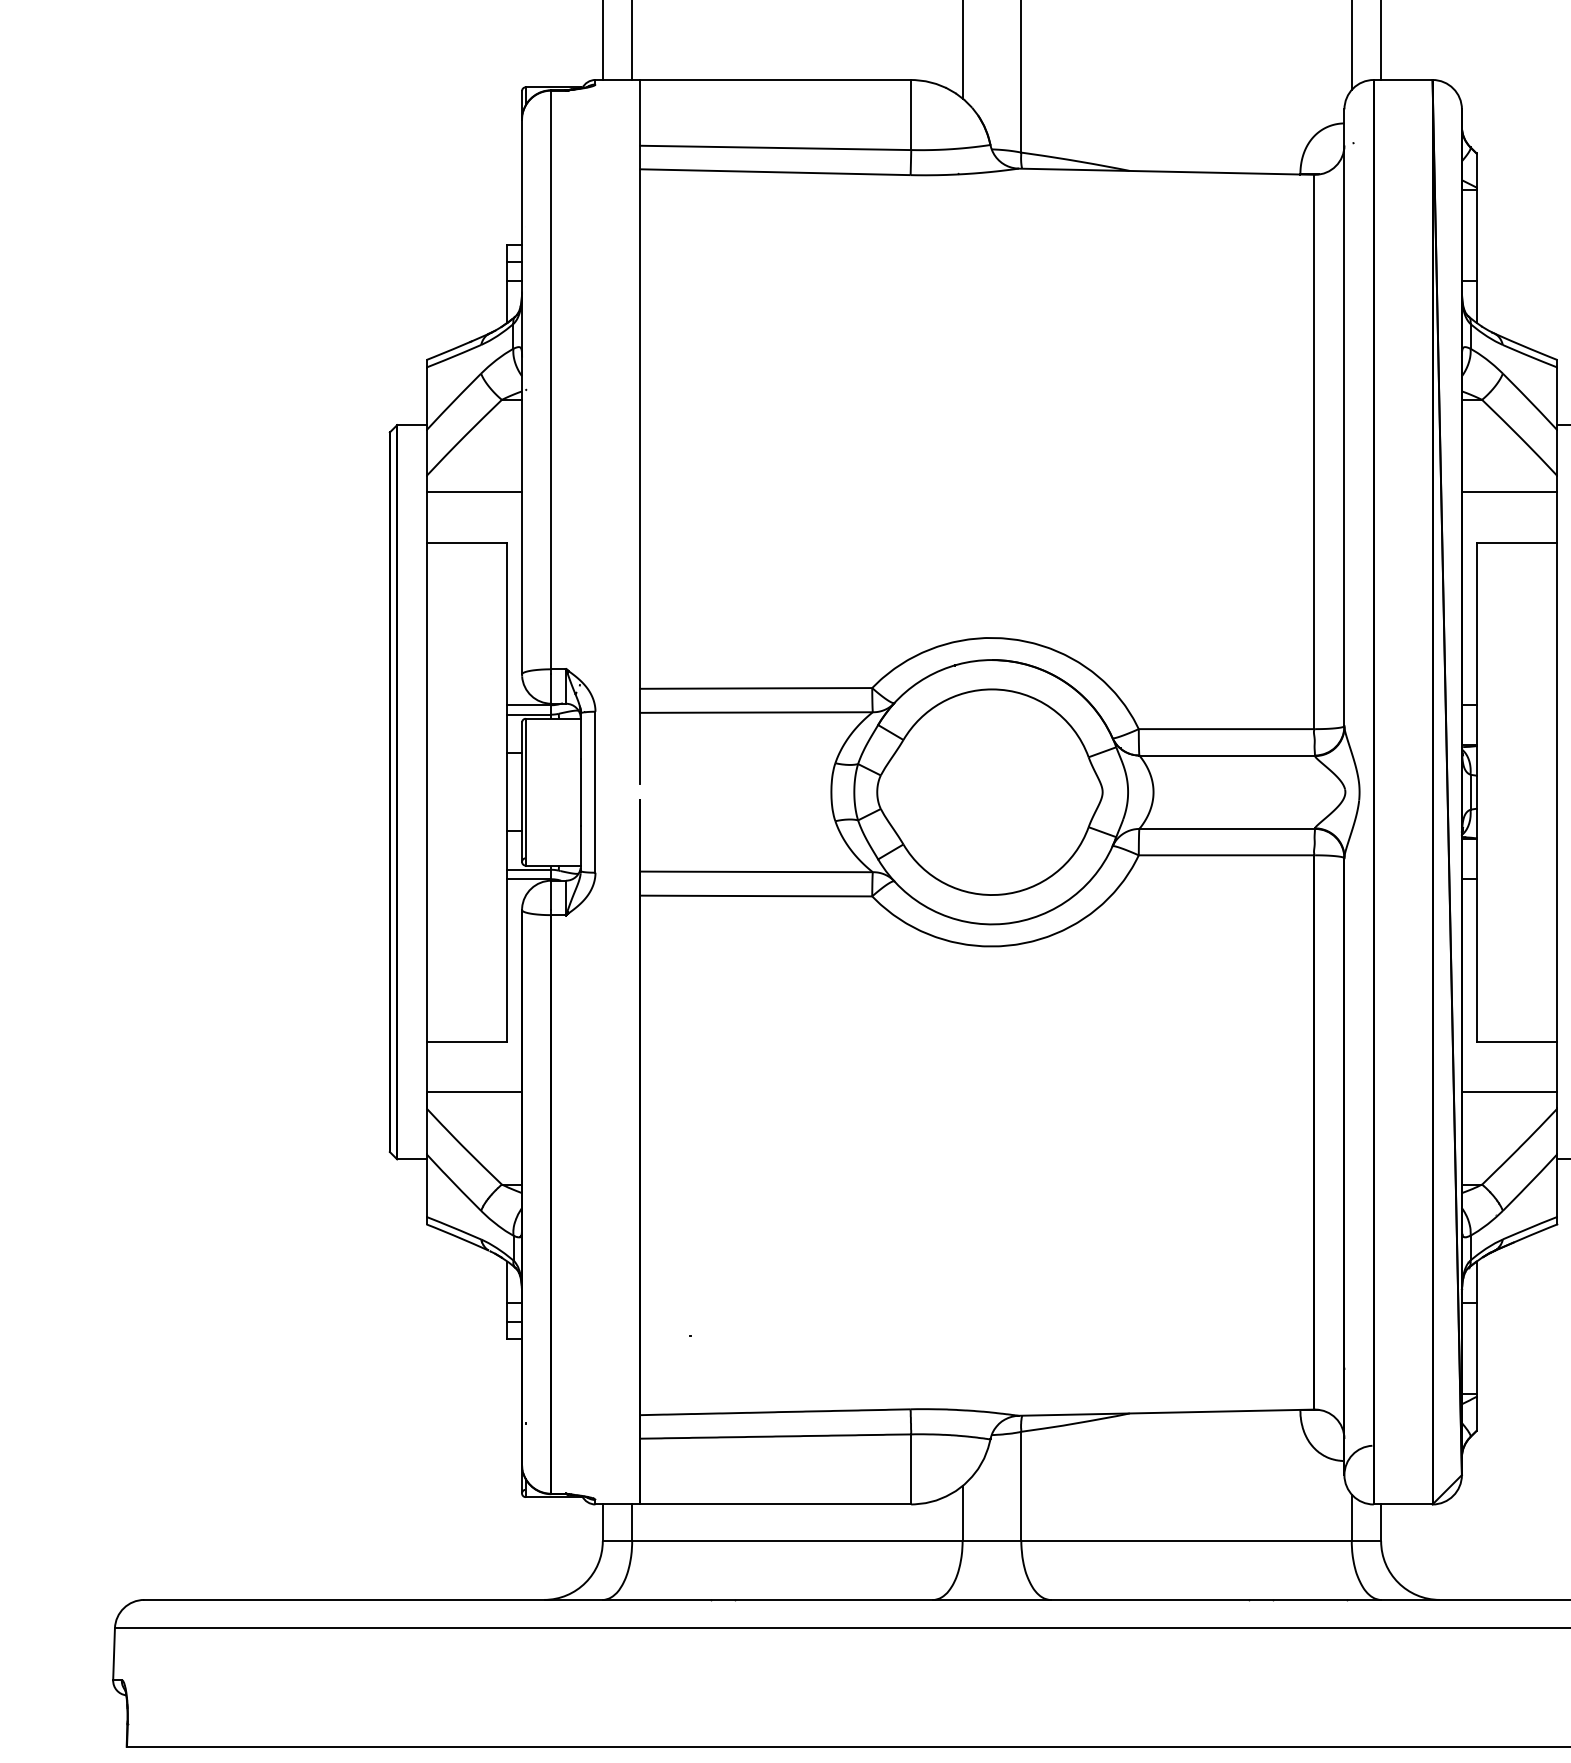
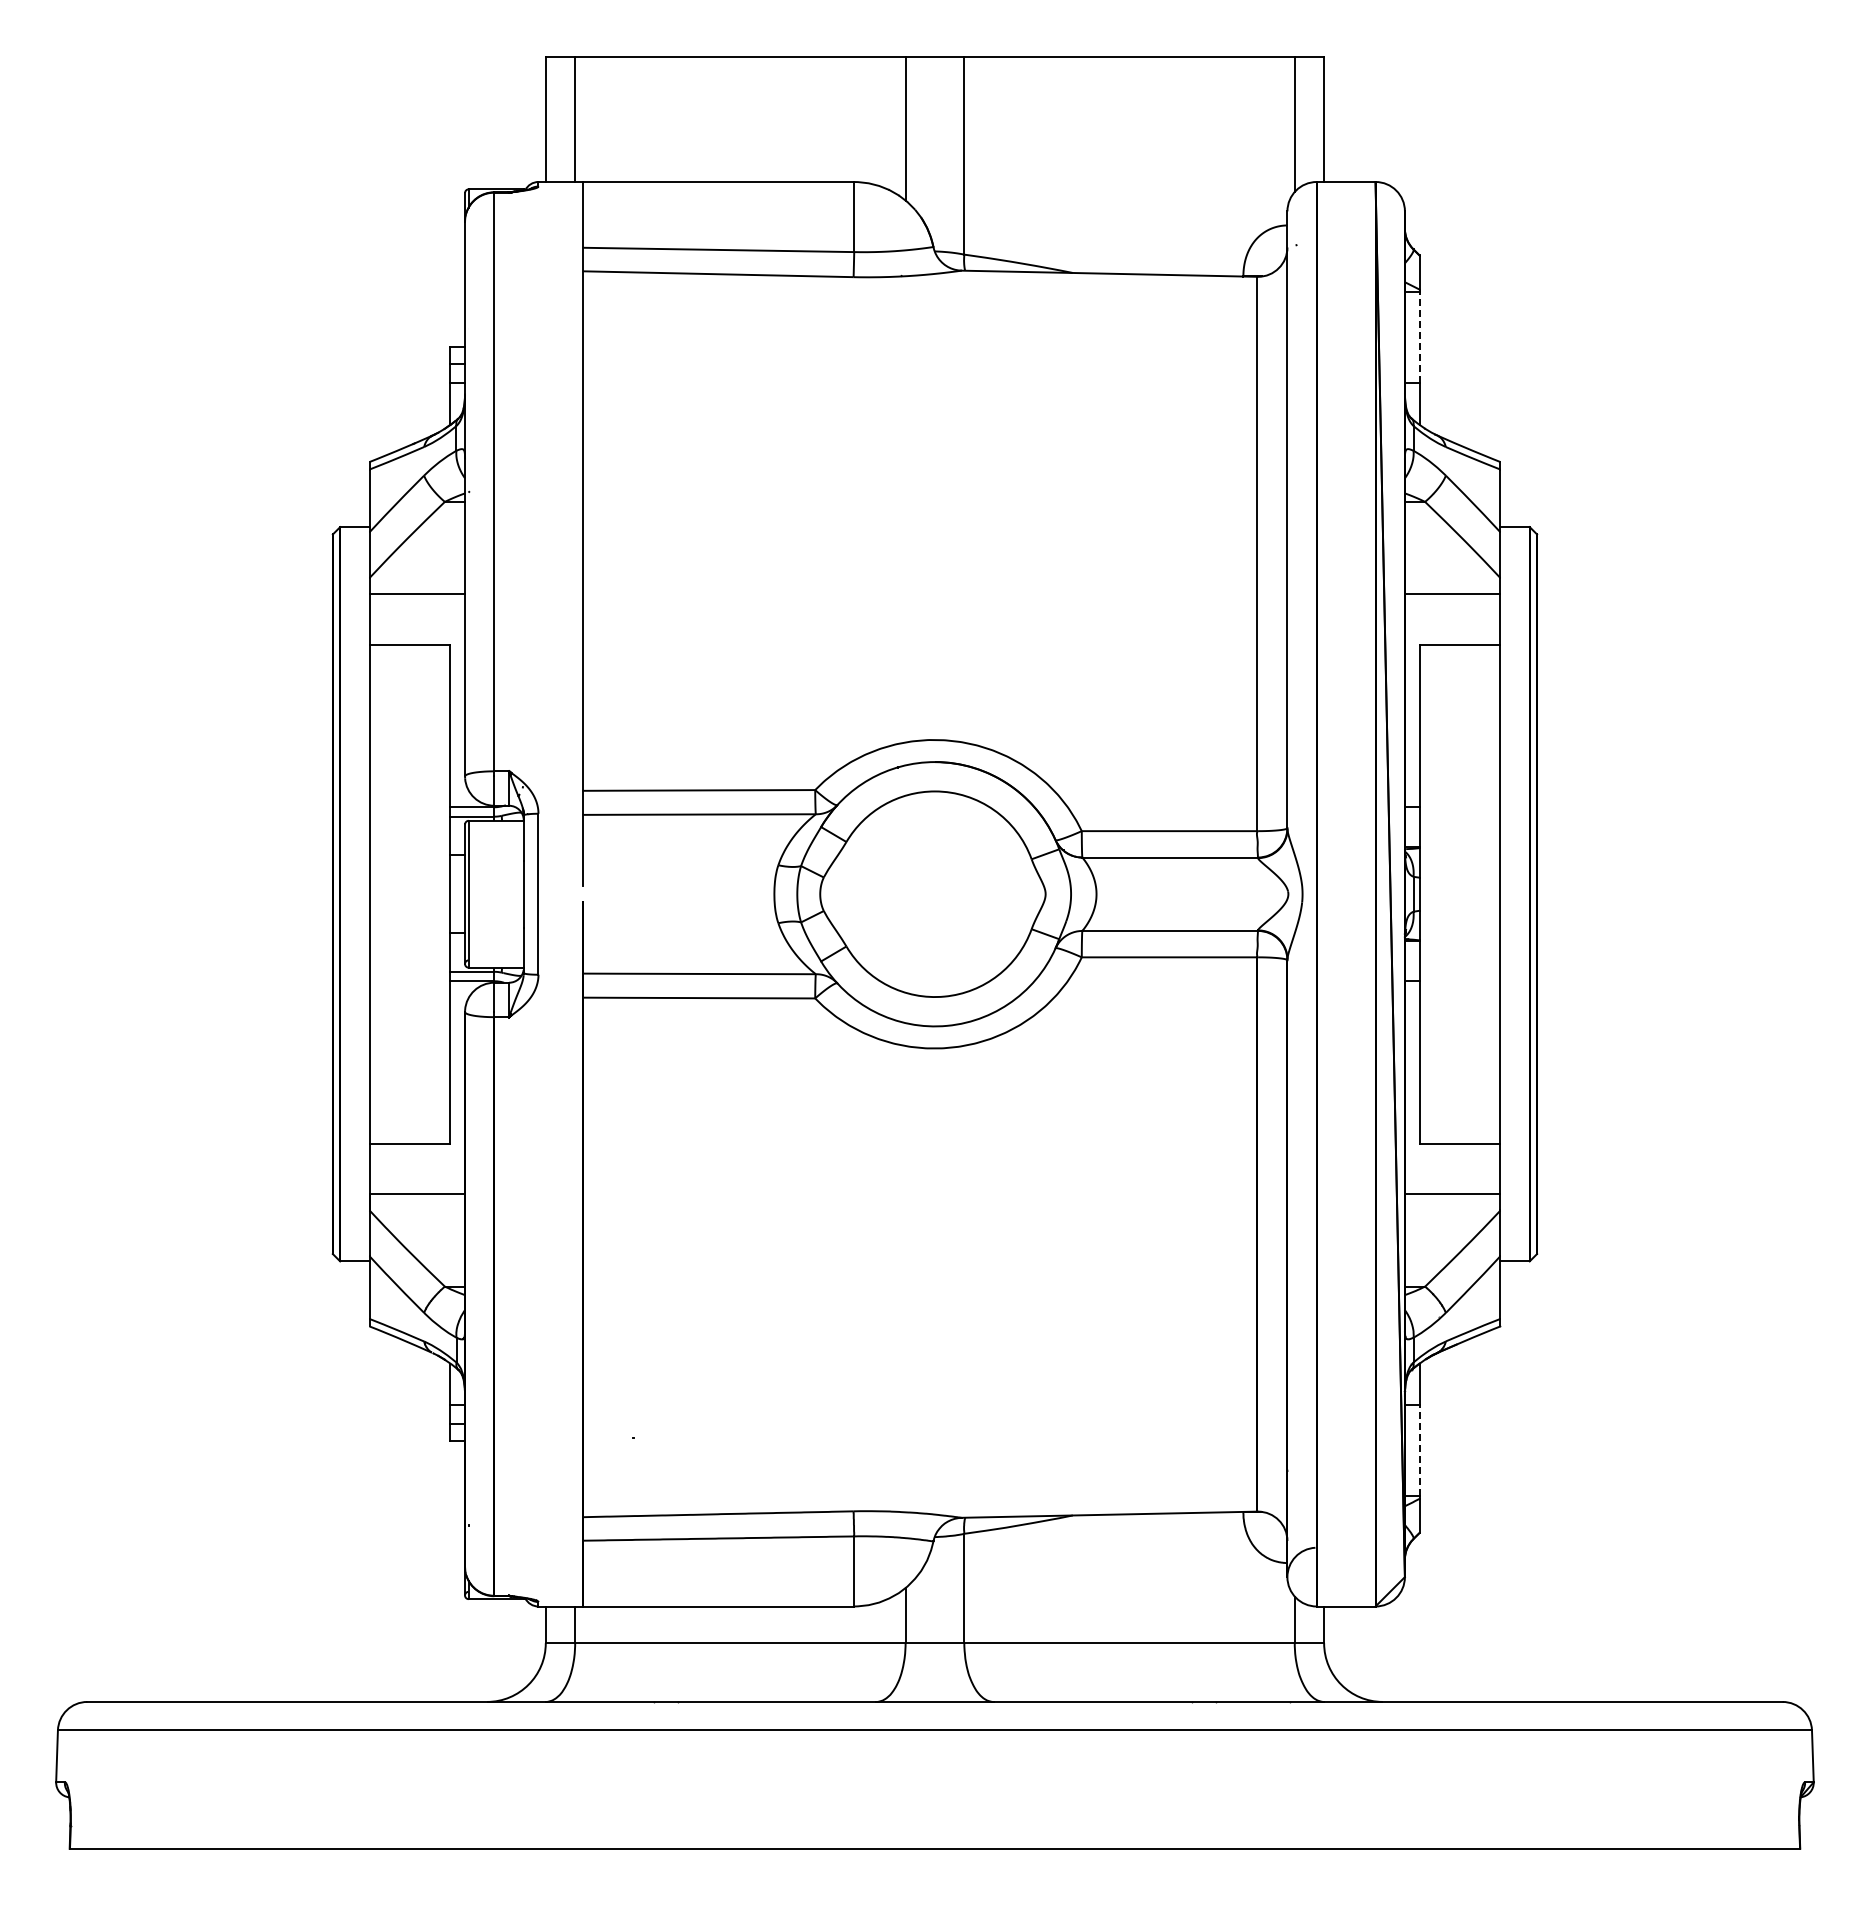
line: (1476, 235) -> (1419, 337), solid -> dashed
line: (1476, 1348) -> (1419, 1450), solid -> dashed

